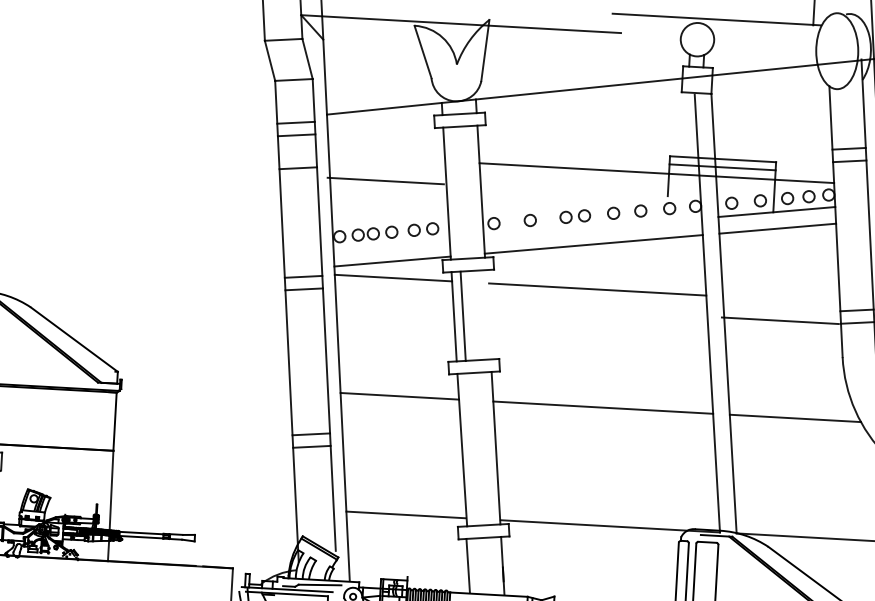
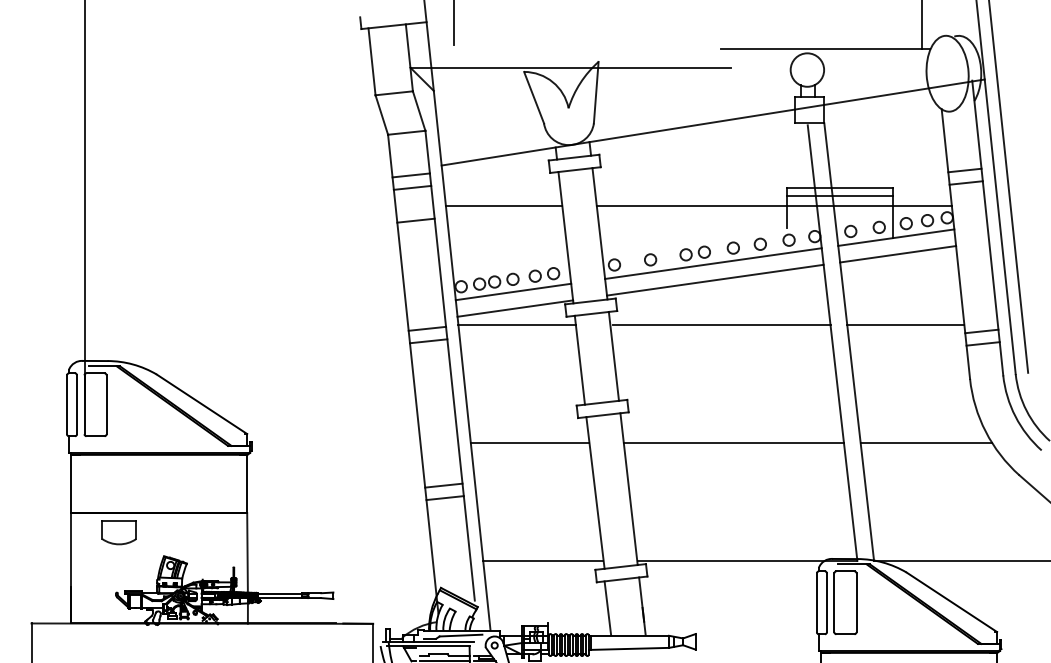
line: (385, 180) -> (503, 205), moved
line: (592, 227) -> (713, 263), added
line: (391, 244) -> (513, 291), added
line: (462, 315) -> (613, 355), moved
line: (779, 321) -> (905, 325), moved

